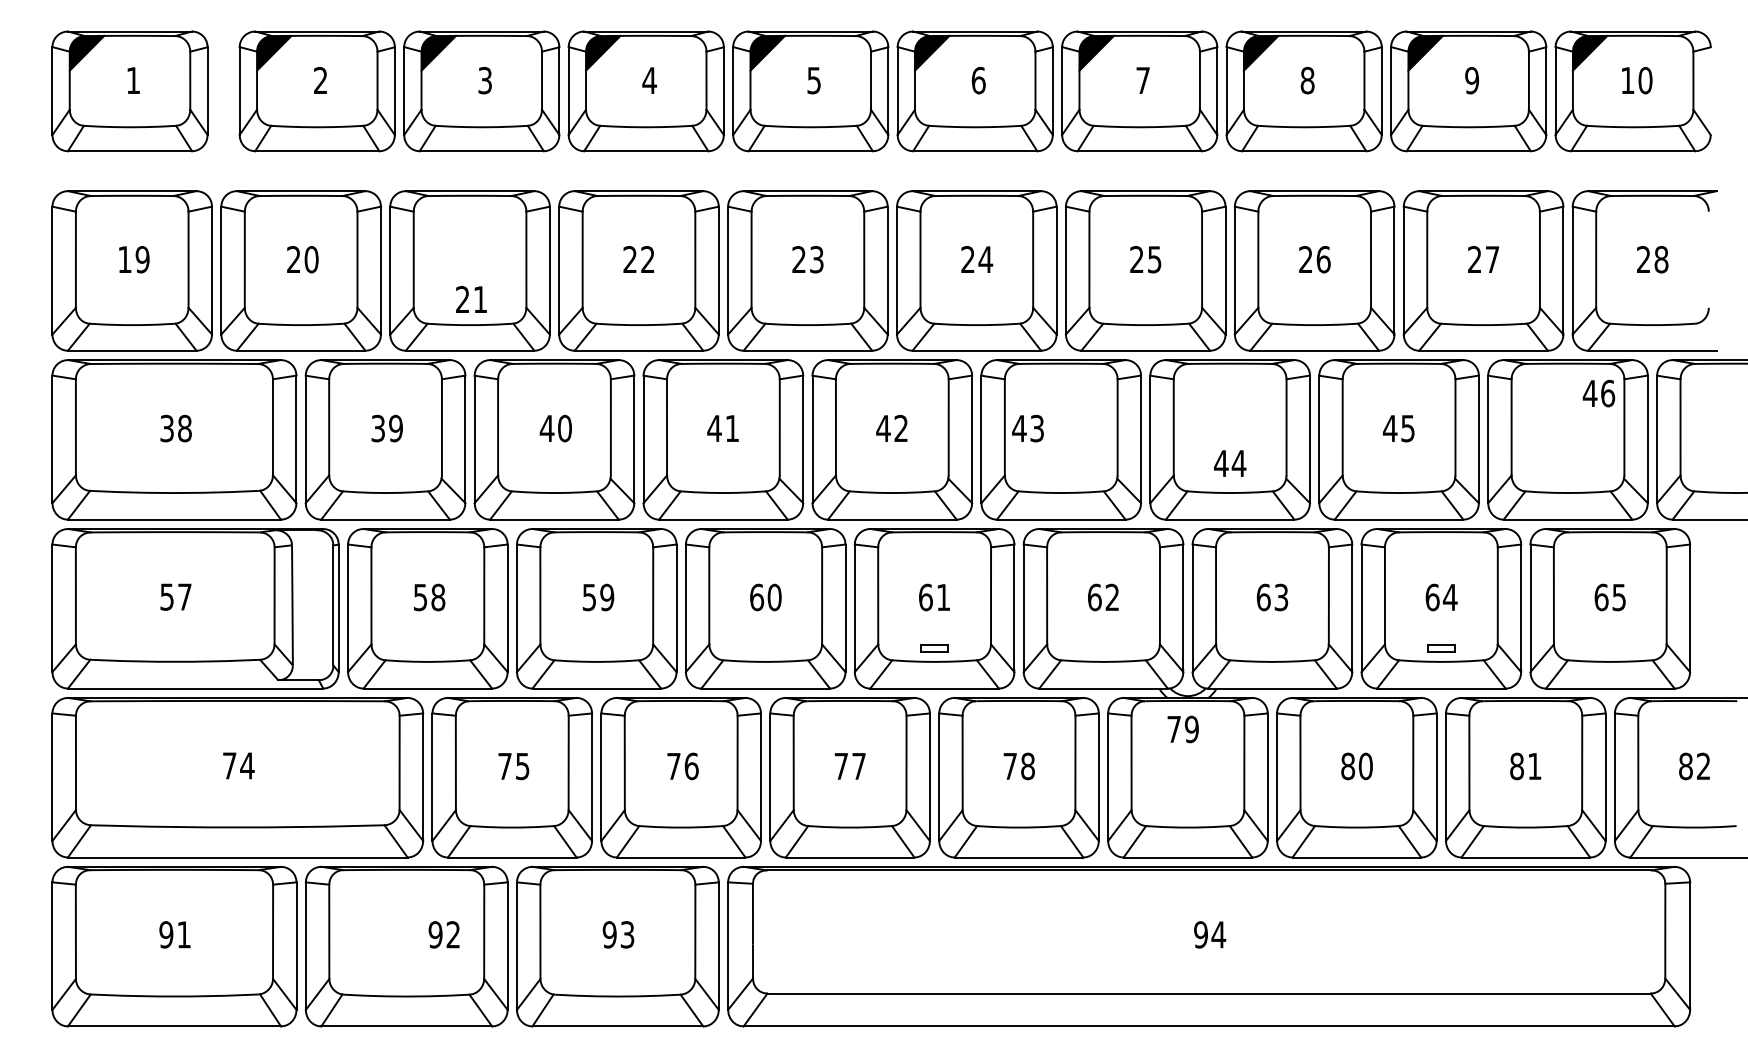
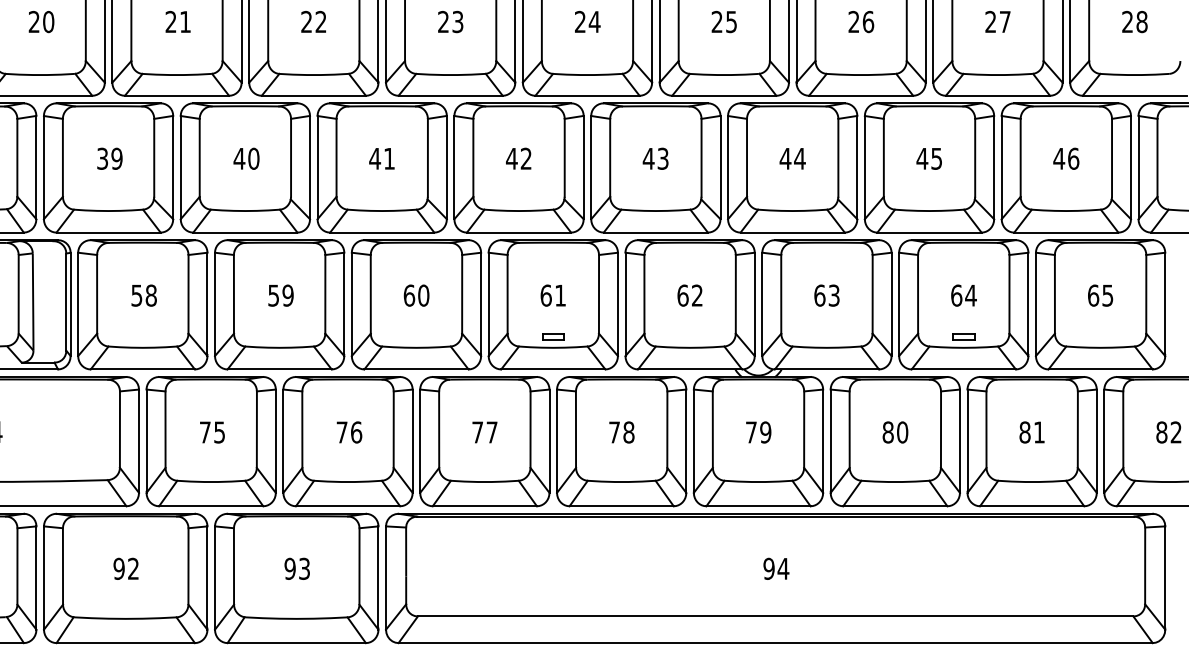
text: (471, 299) -> (178, 21), moved
text: (1598, 393) -> (1065, 158), moved
text: (1027, 428) -> (655, 158), moved
text: (1230, 463) -> (792, 158), moved
text: (1182, 729) -> (758, 432), moved
text: (443, 934) -> (125, 568), moved

